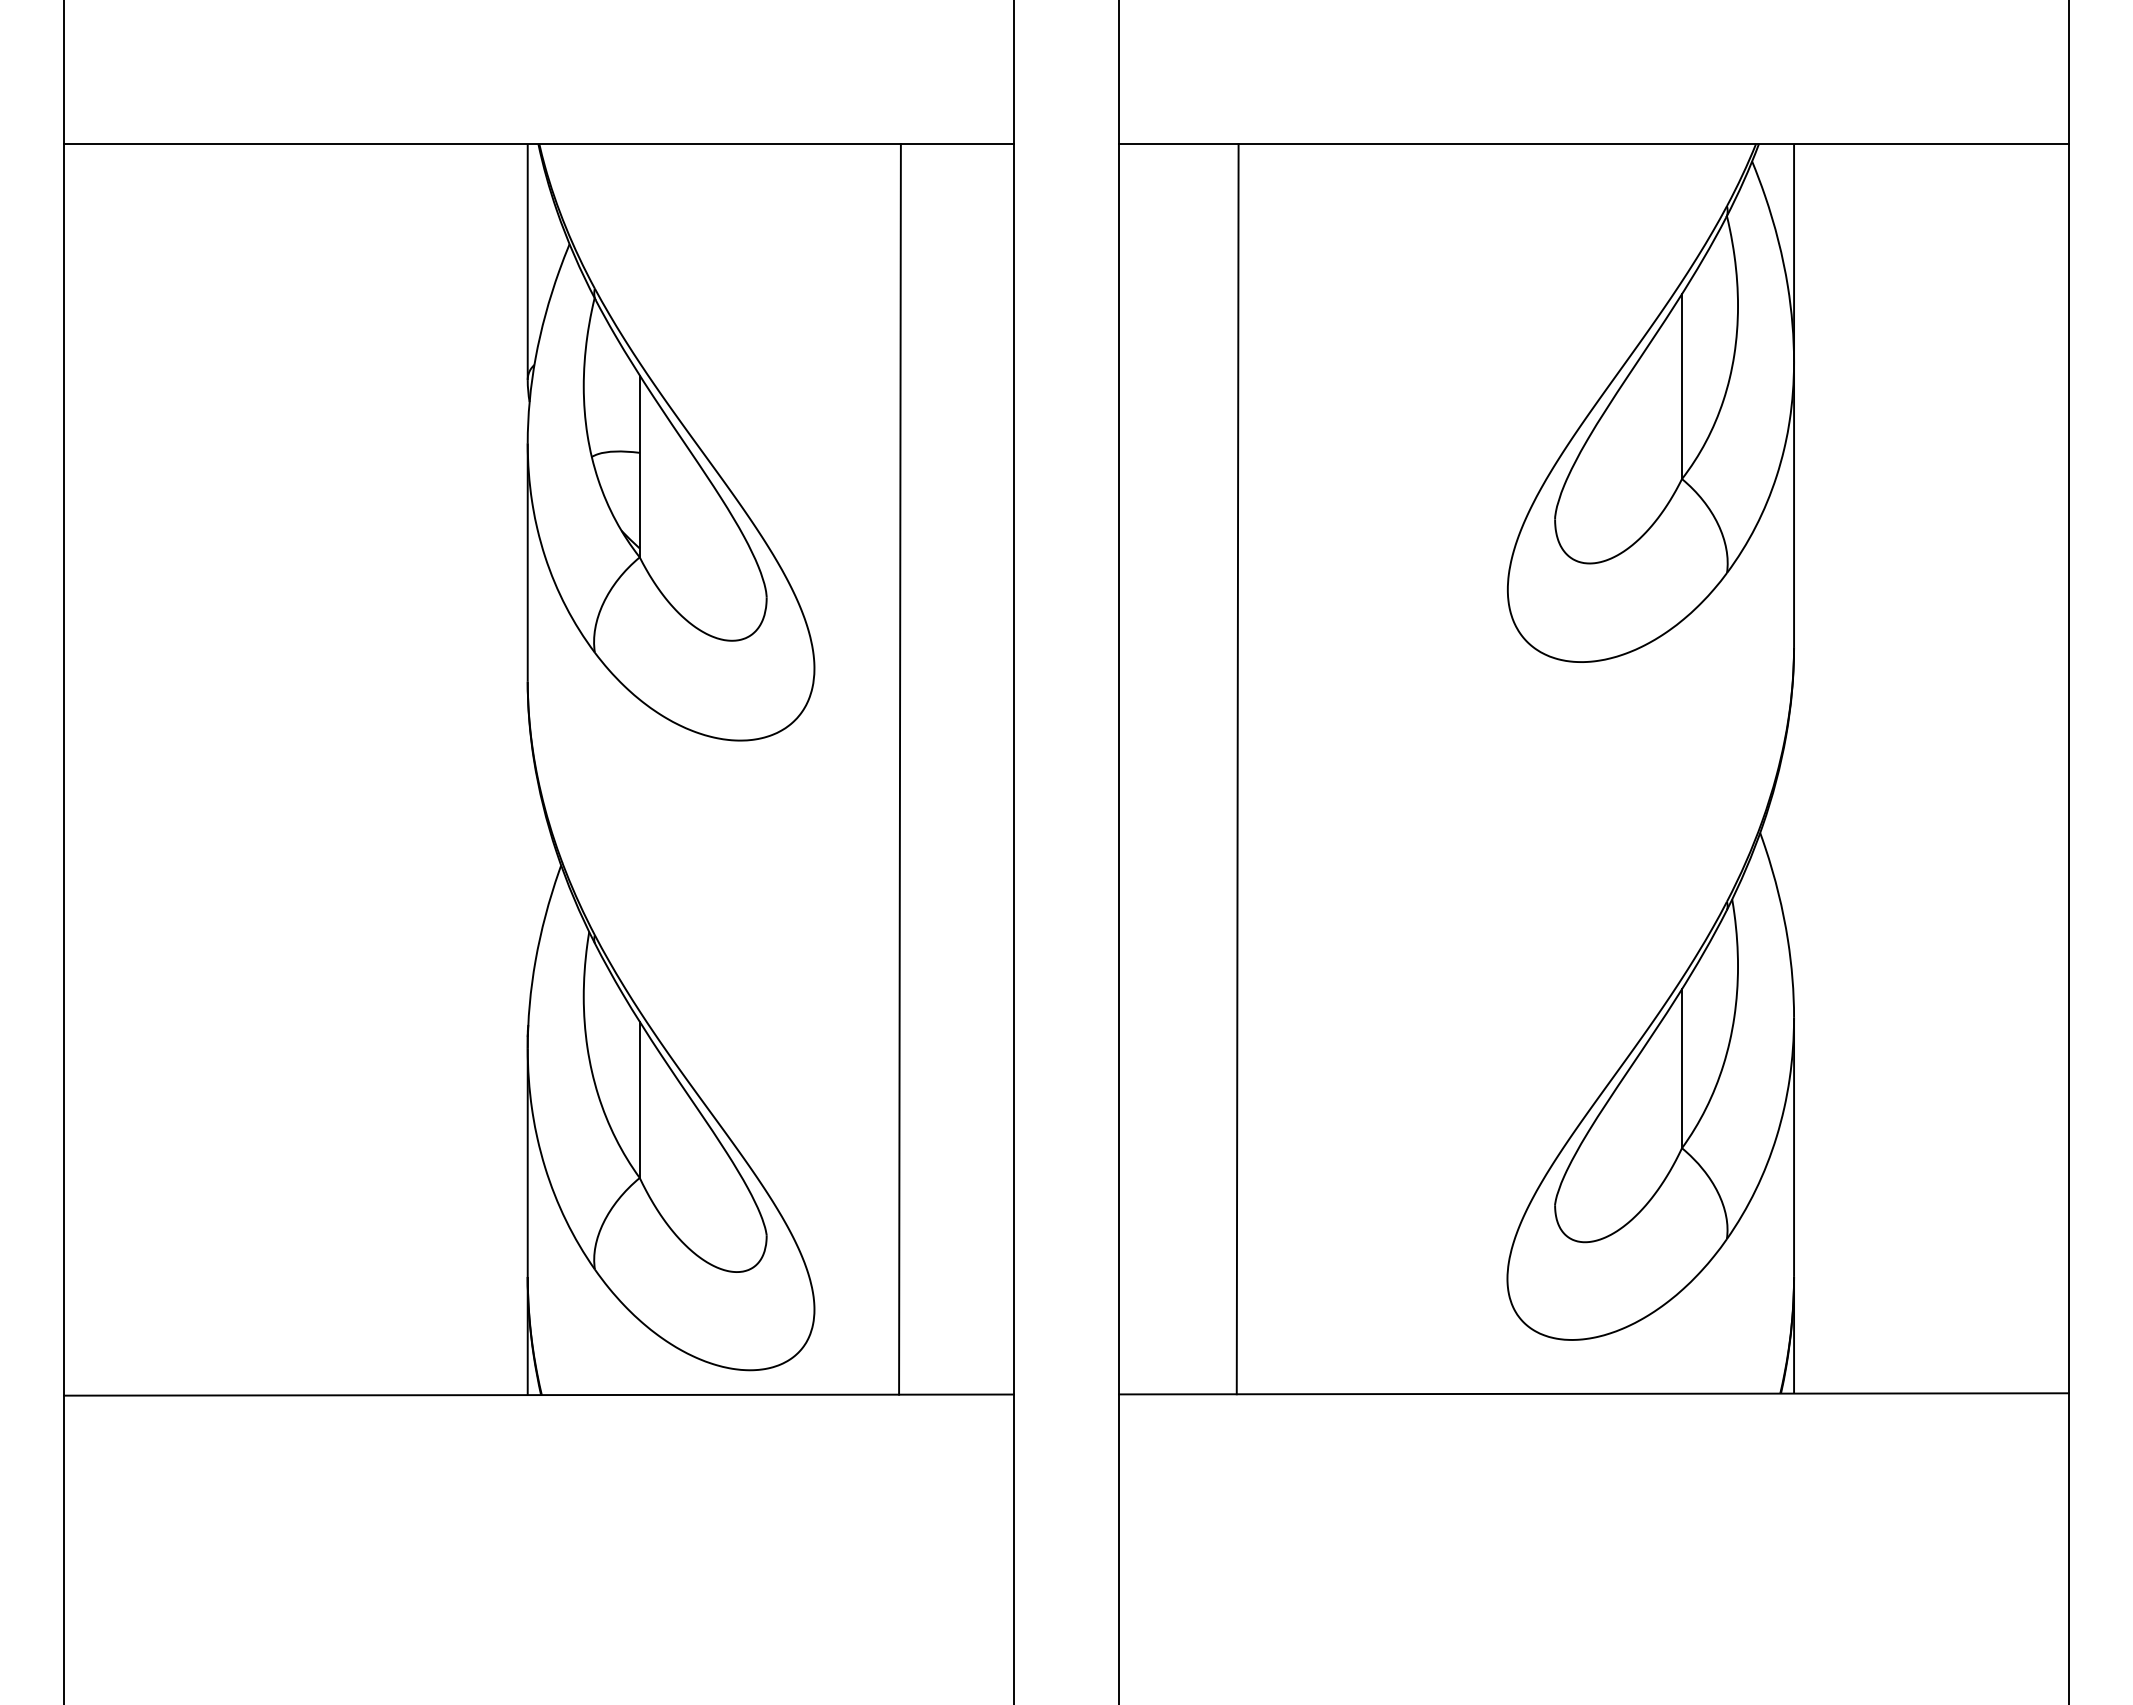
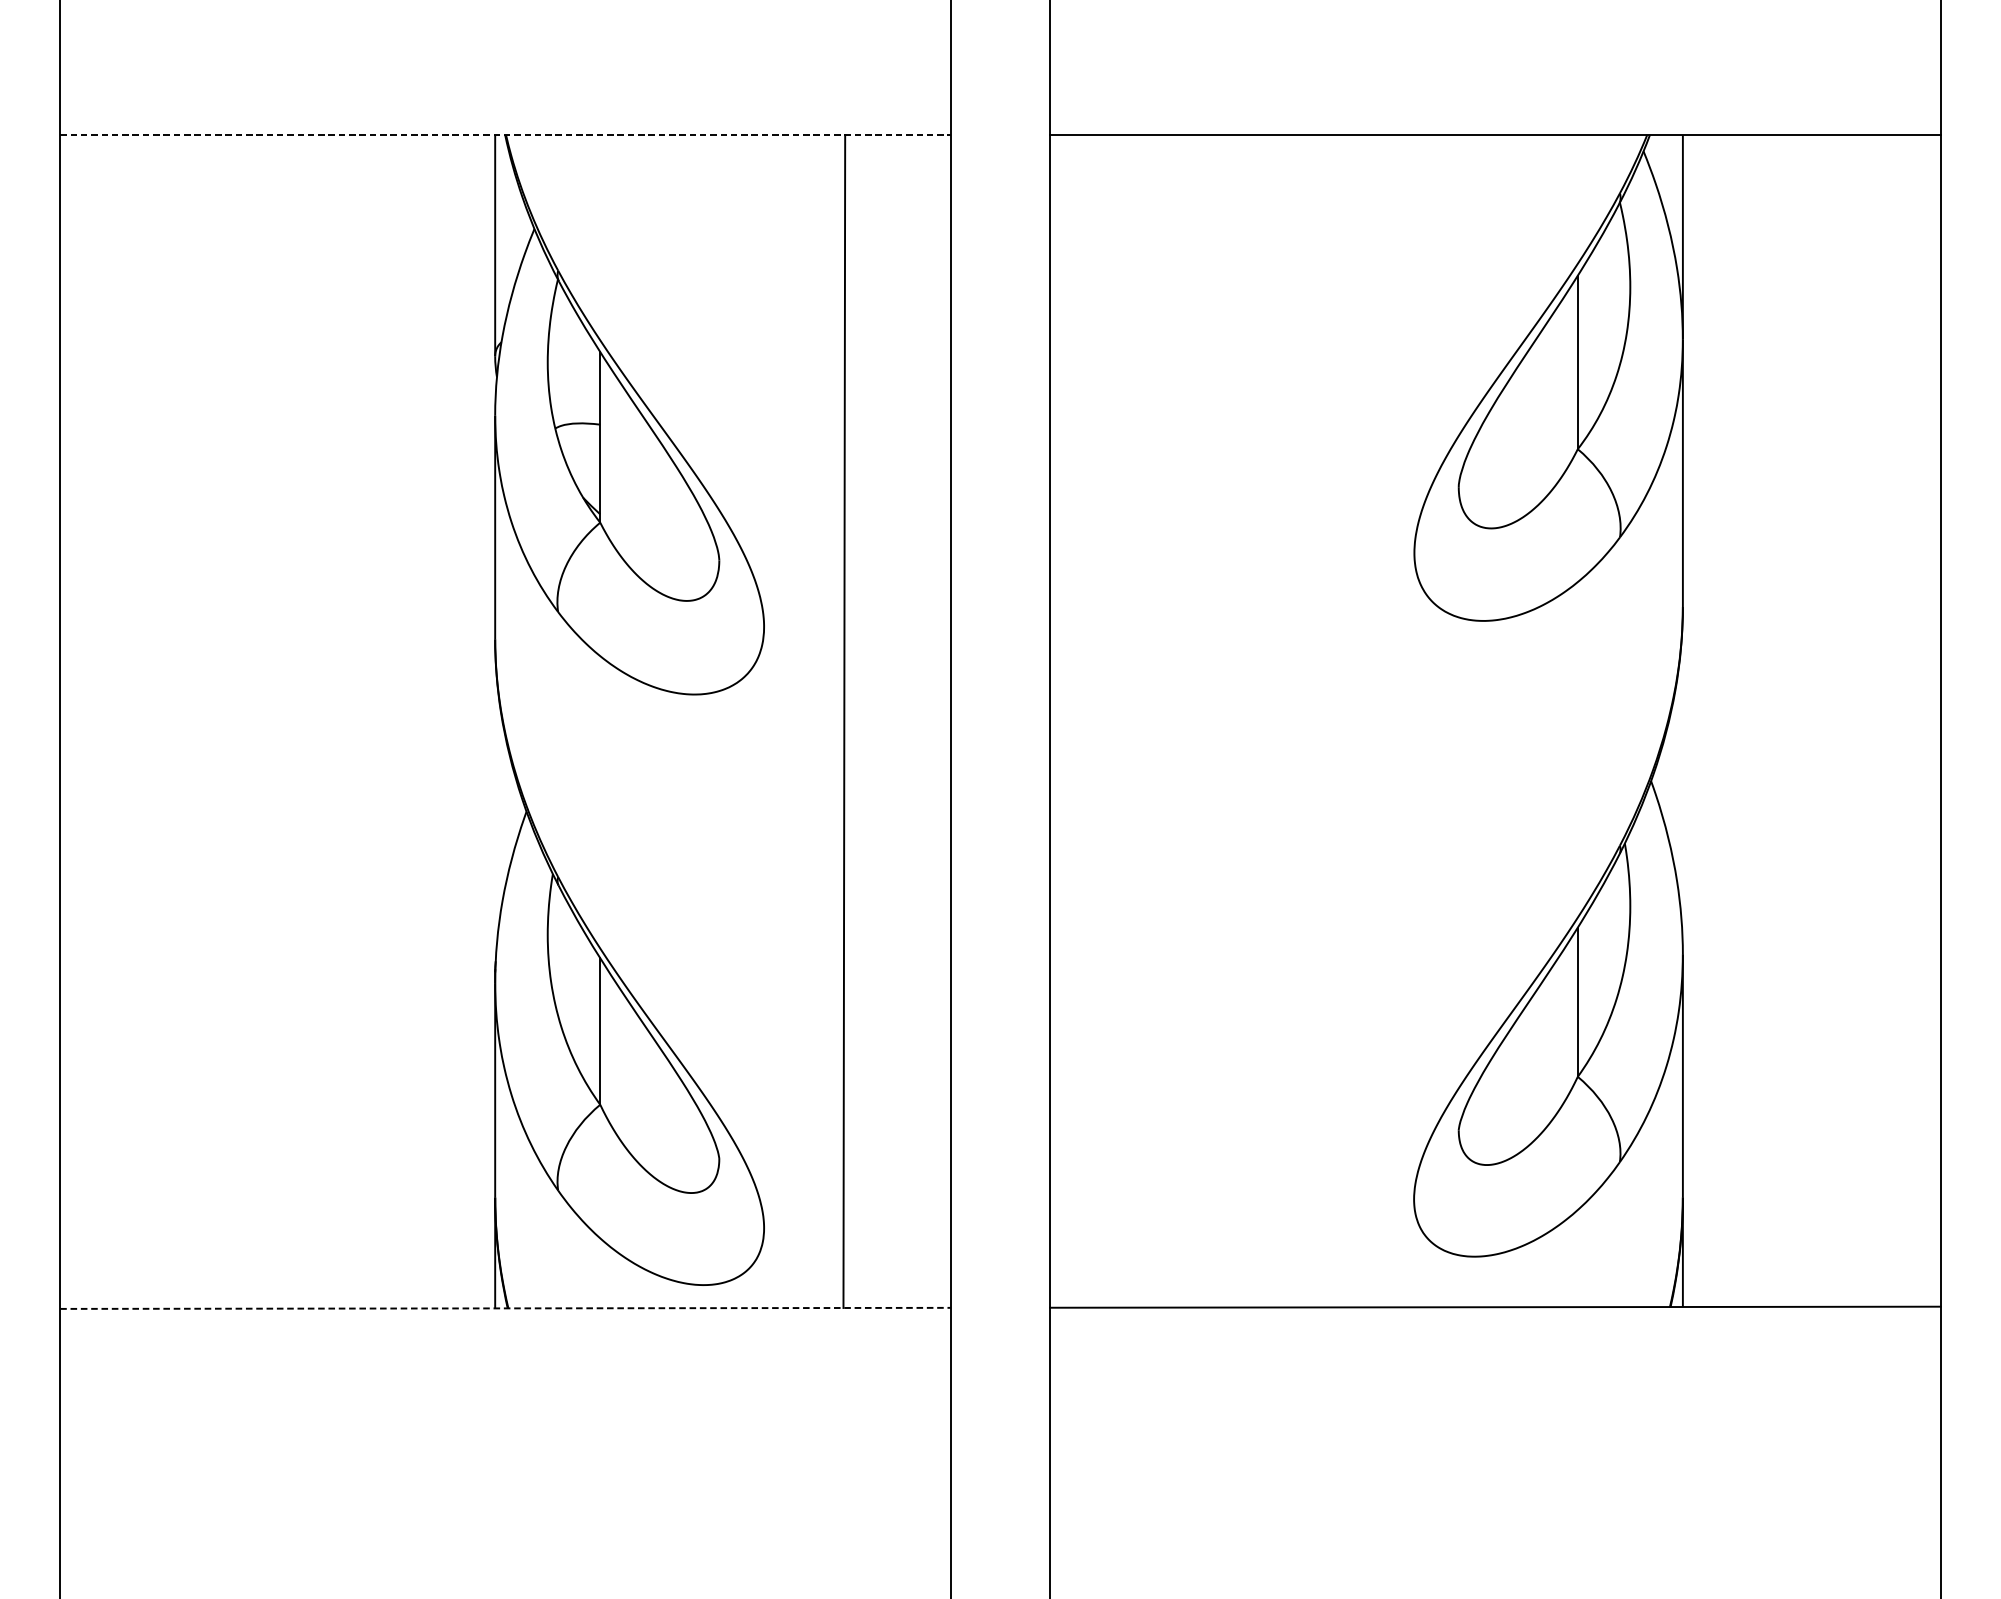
line: (538, 144) -> (505, 135), solid -> dashed
line: (1237, 769) -> (1160, 721), removed
line: (538, 1395) -> (505, 1308), solid -> dashed

